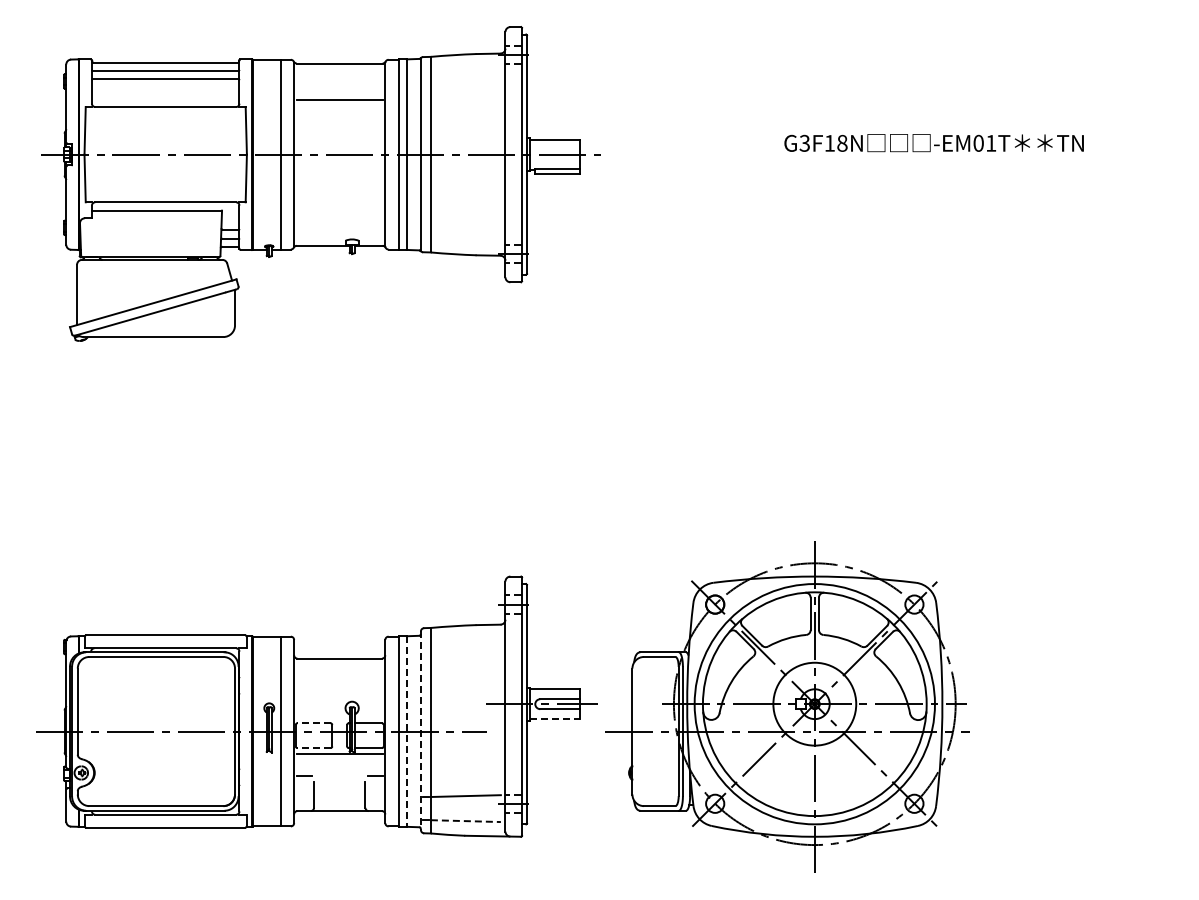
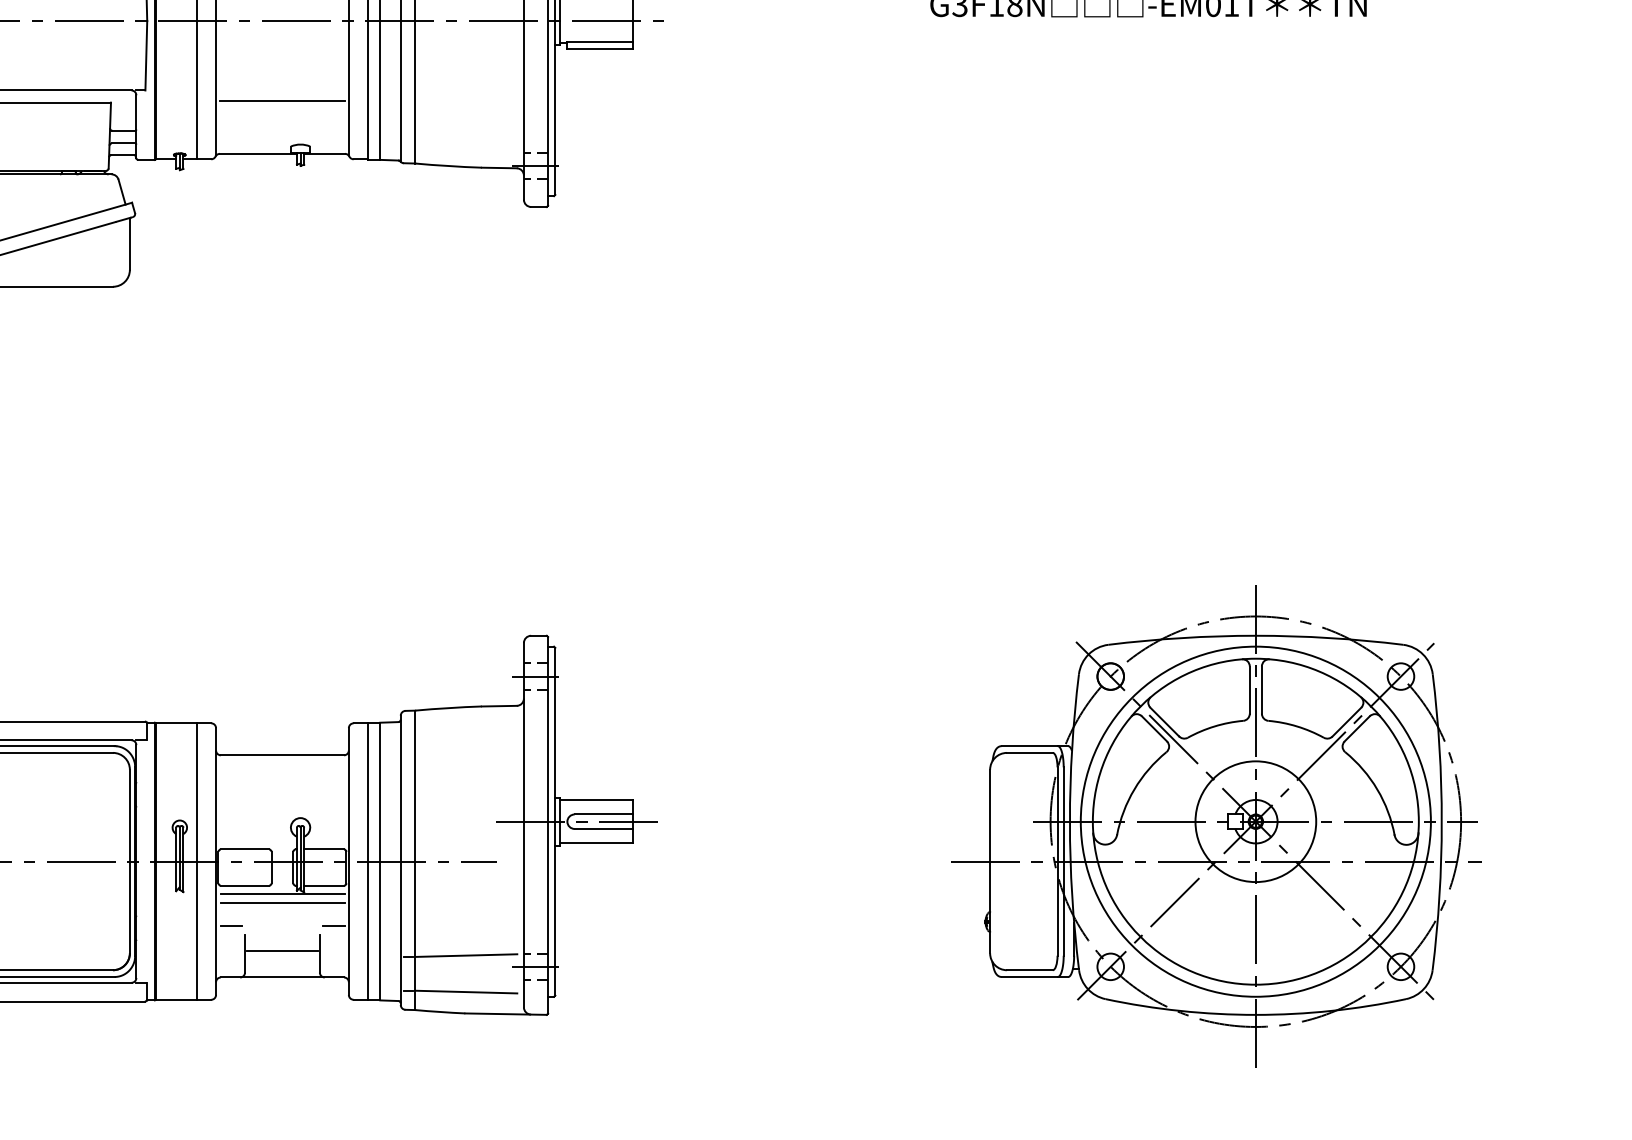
line: (339, 209) -> (282, 100), added
part: (787, 706) -> (1216, 825), moved
line: (555, 719) -> (596, 844), dashed -> solid
line: (314, 723) -> (245, 849), dashed -> solid
line: (420, 731) -> (400, 861), dashed -> solid
line: (406, 732) -> (379, 862), dashed -> solid
line: (314, 748) -> (245, 886), dashed -> solid
line: (339, 759) -> (282, 902), added
line: (339, 792) -> (282, 950), added
line: (466, 821) -> (467, 992), dashed -> solid

